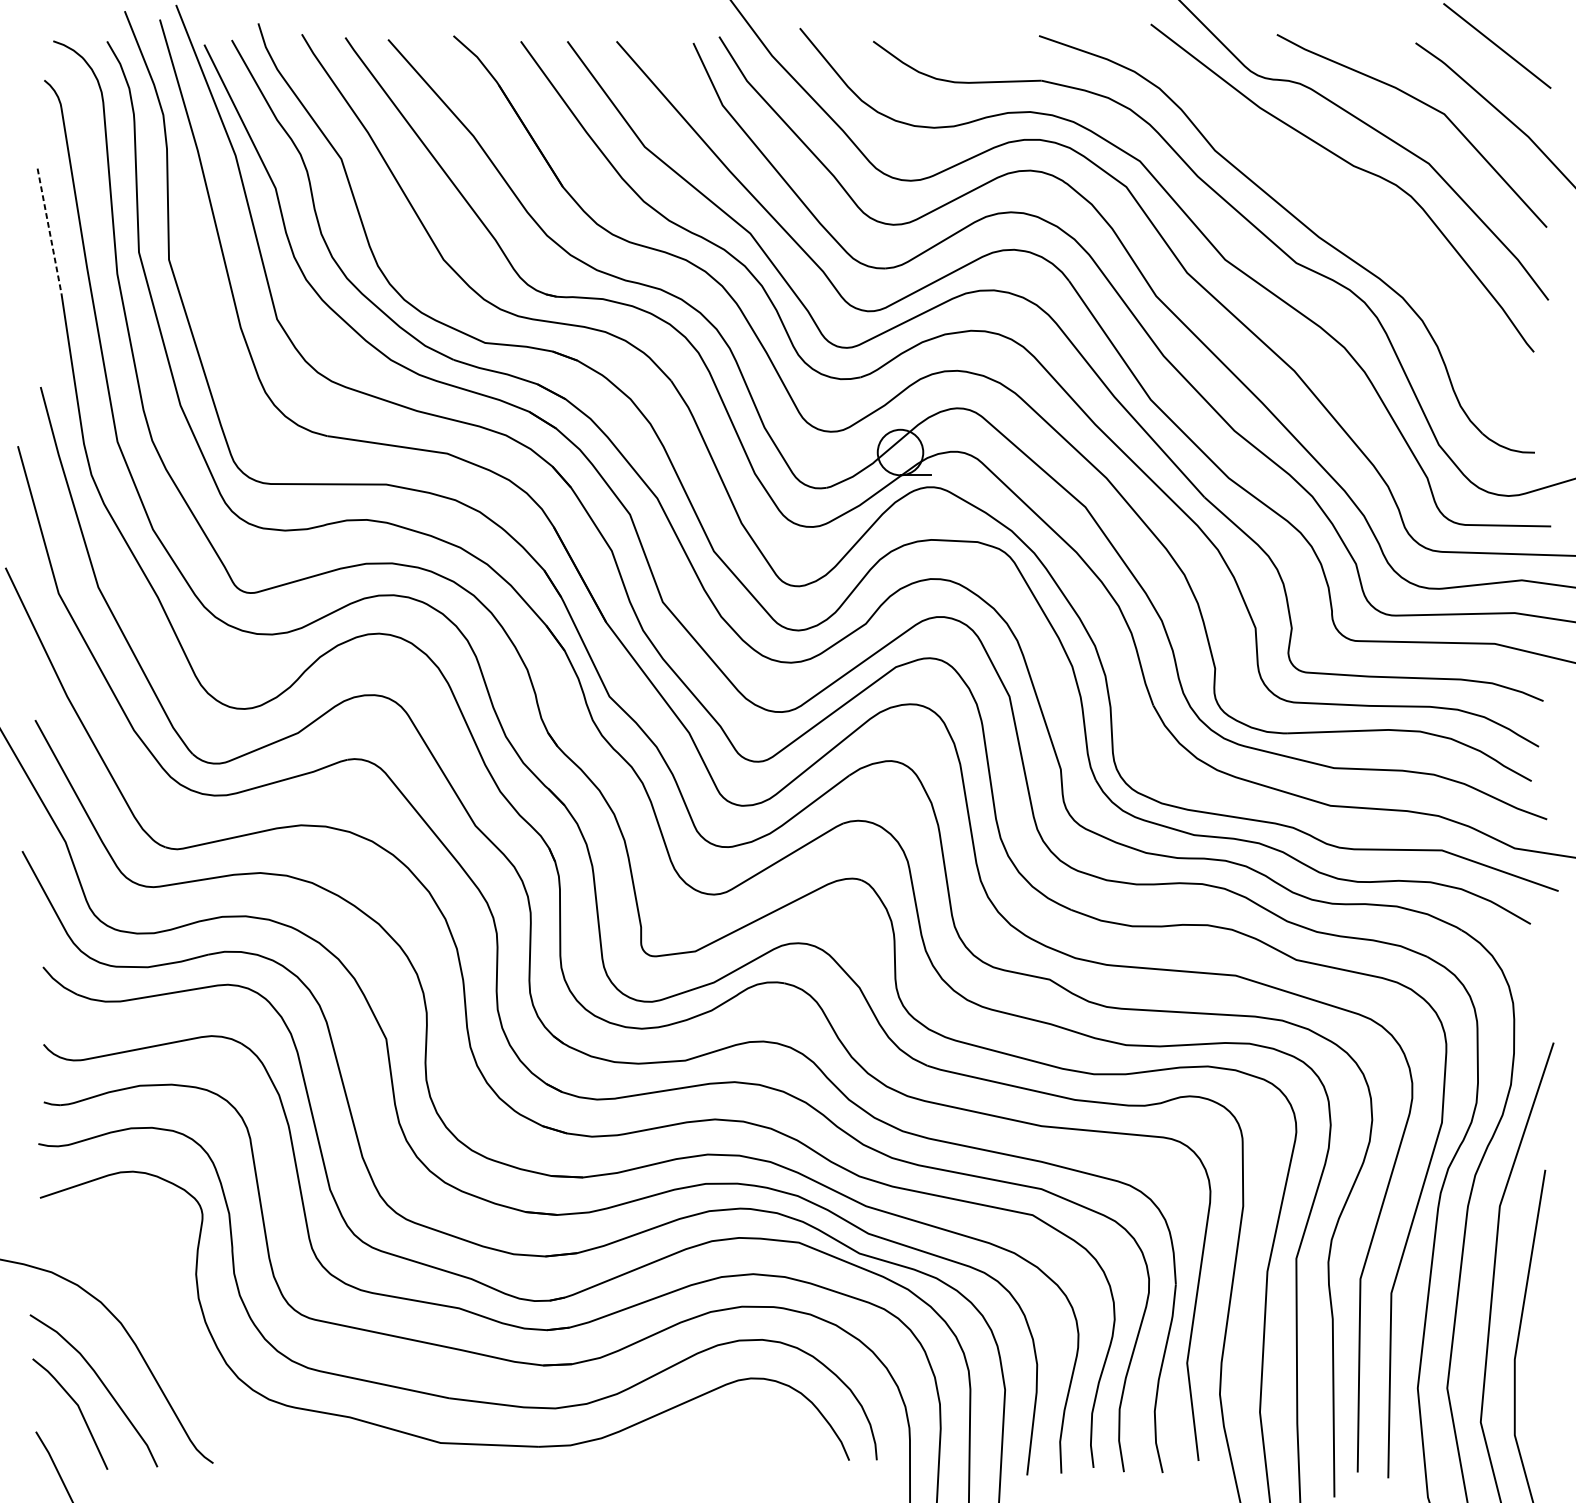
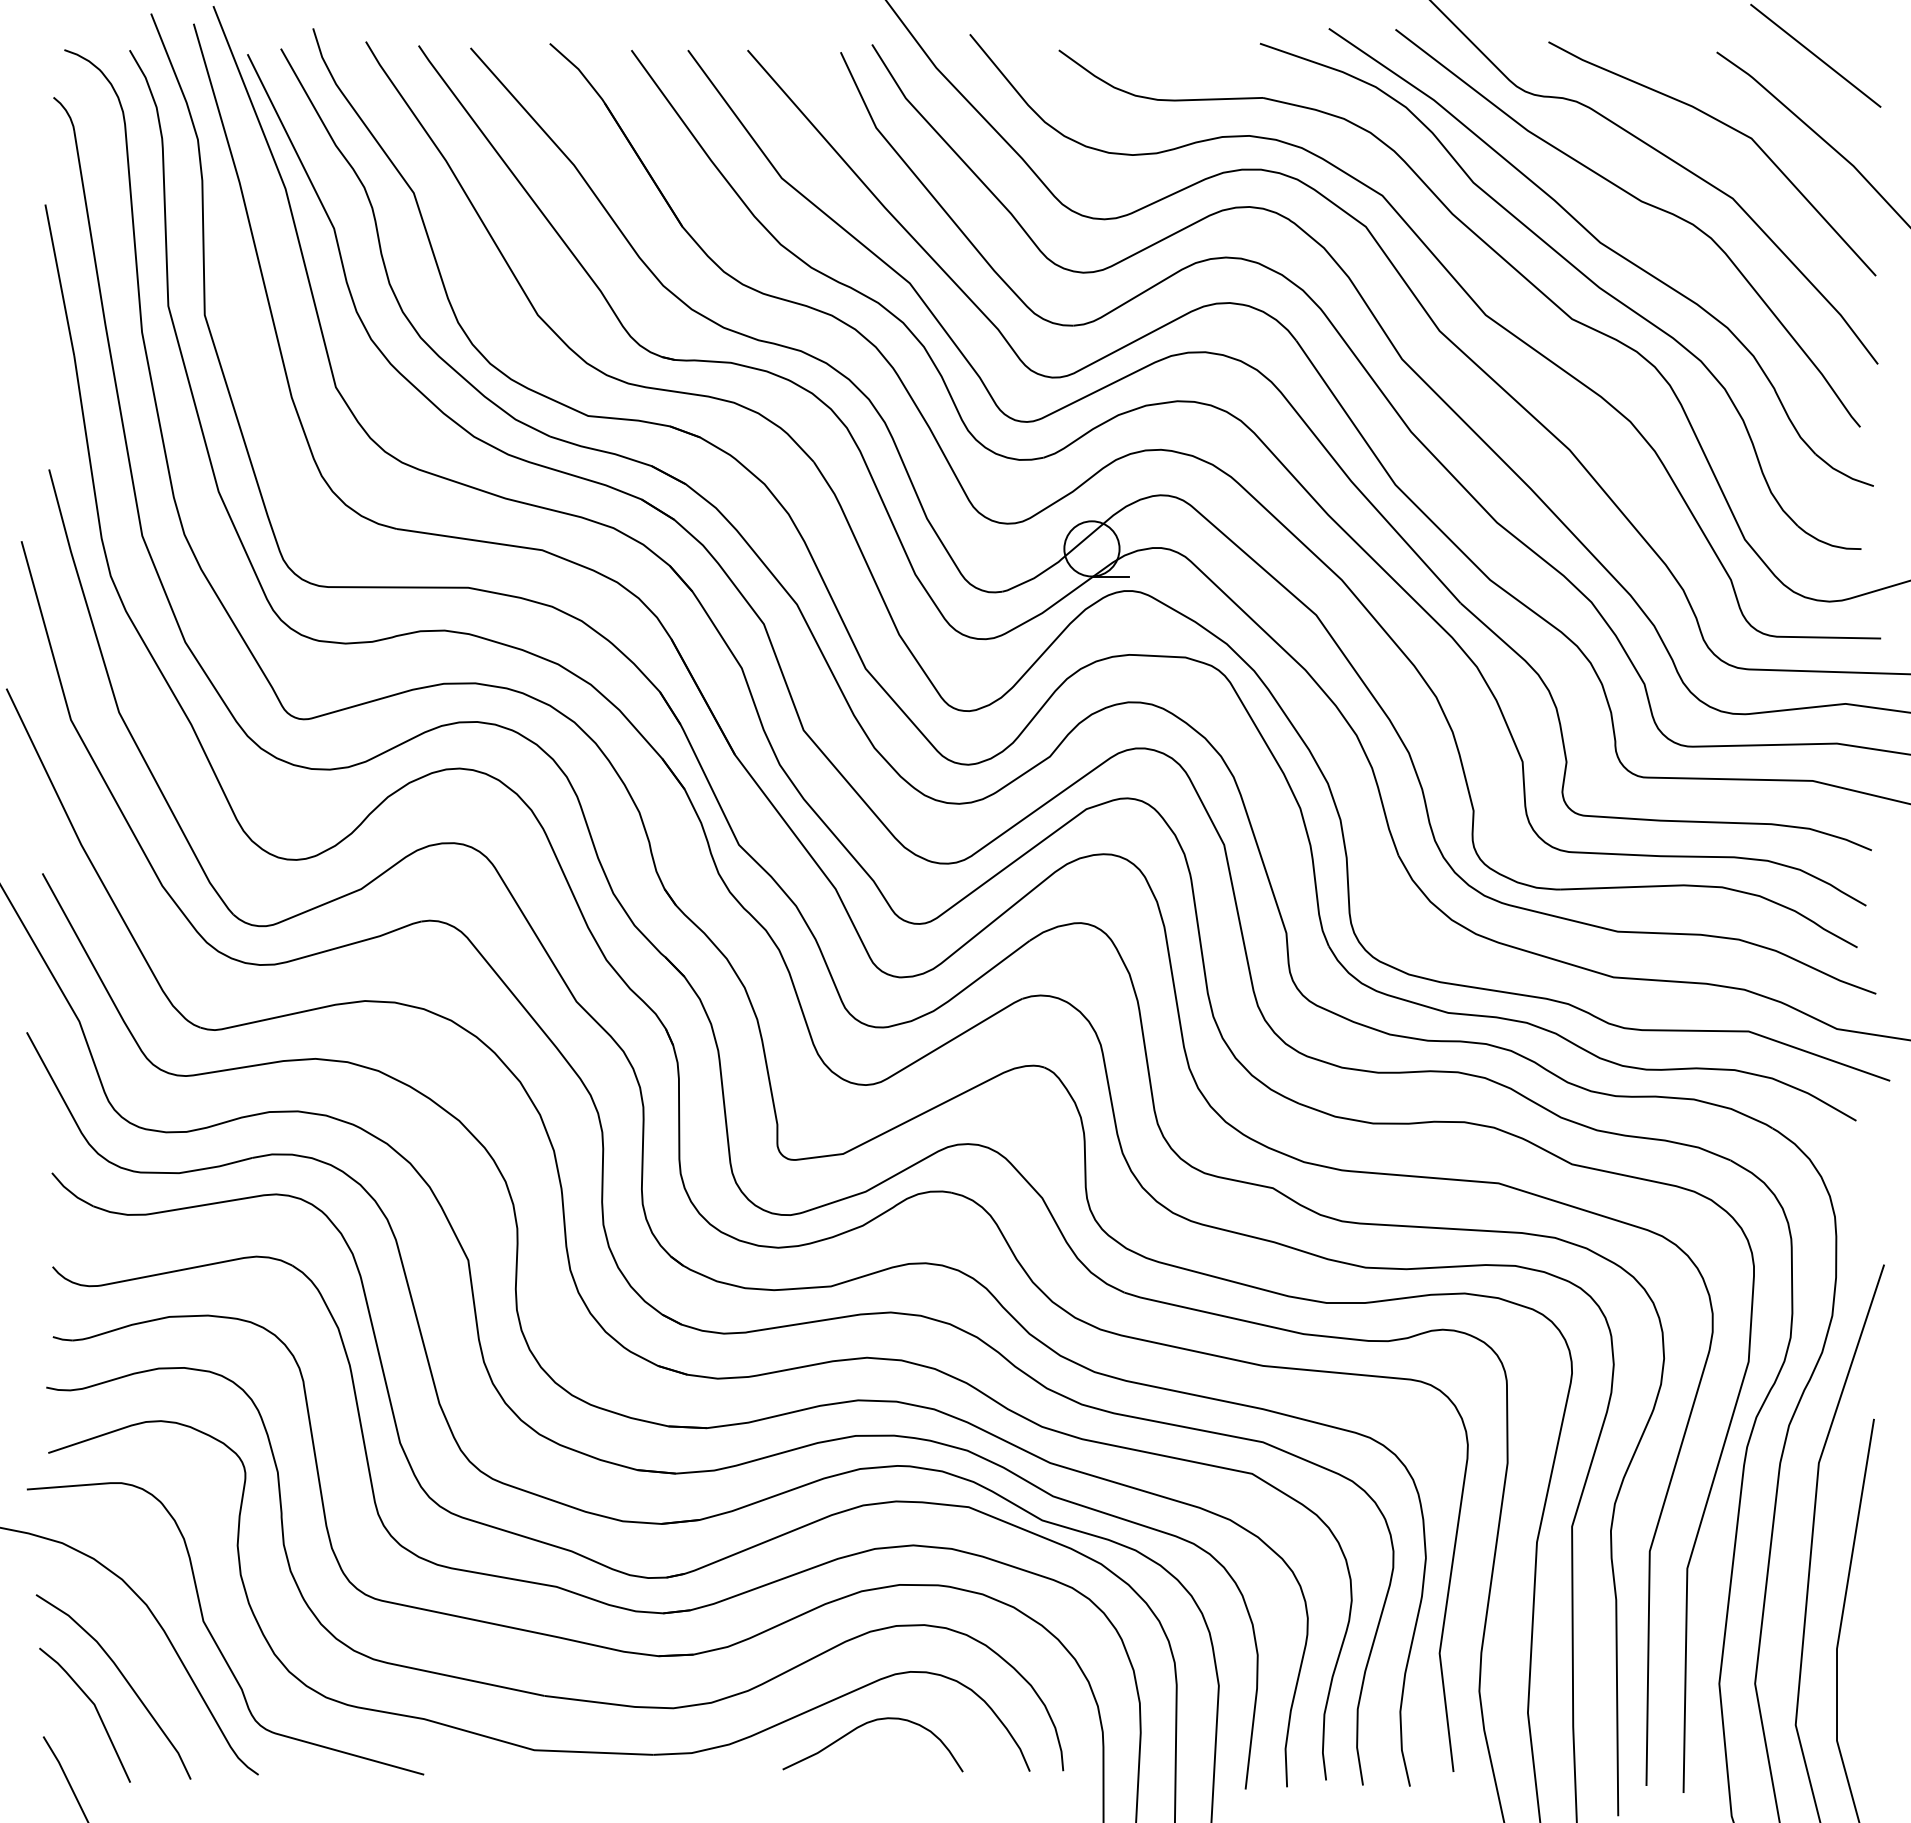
part: (1323, 204) -> (1605, 247), added
line: (49, 231) -> (59, 280), dashed -> solid
curve: (176, 1349) -> (213, 1636), added
curve: (711, 1423) -> (862, 1726), added

